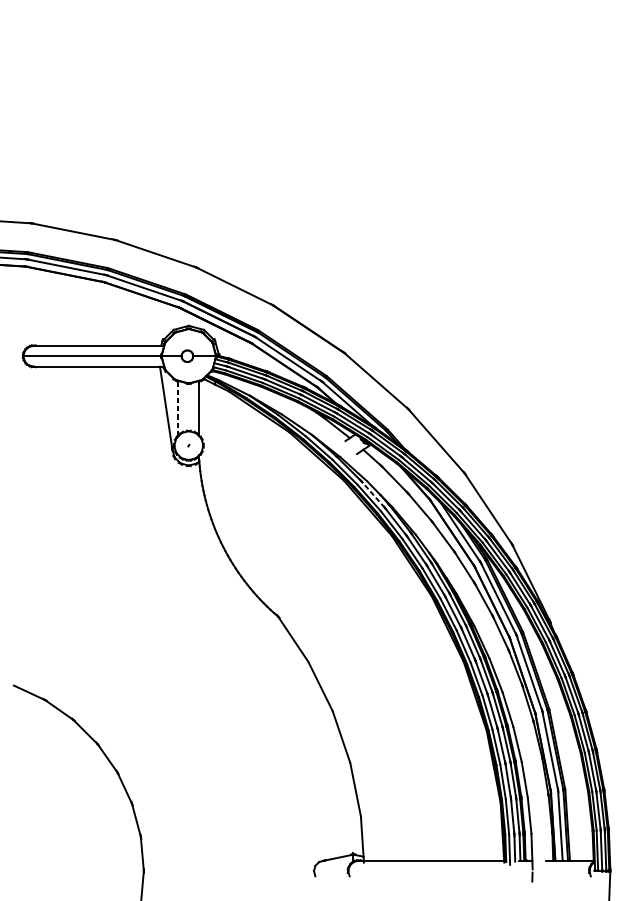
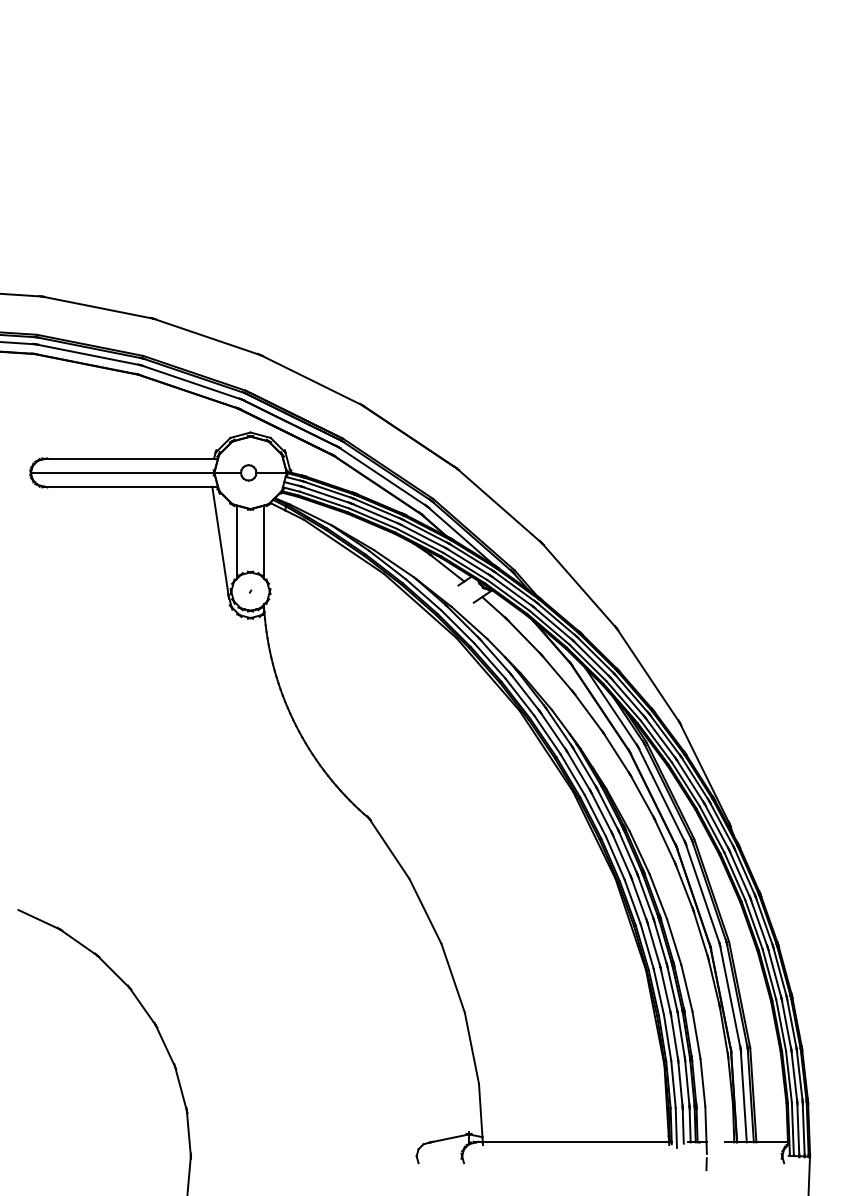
line: (178, 408) -> (236, 542), dashed -> solid
line: (373, 494) -> (495, 656), dashed -> solid

